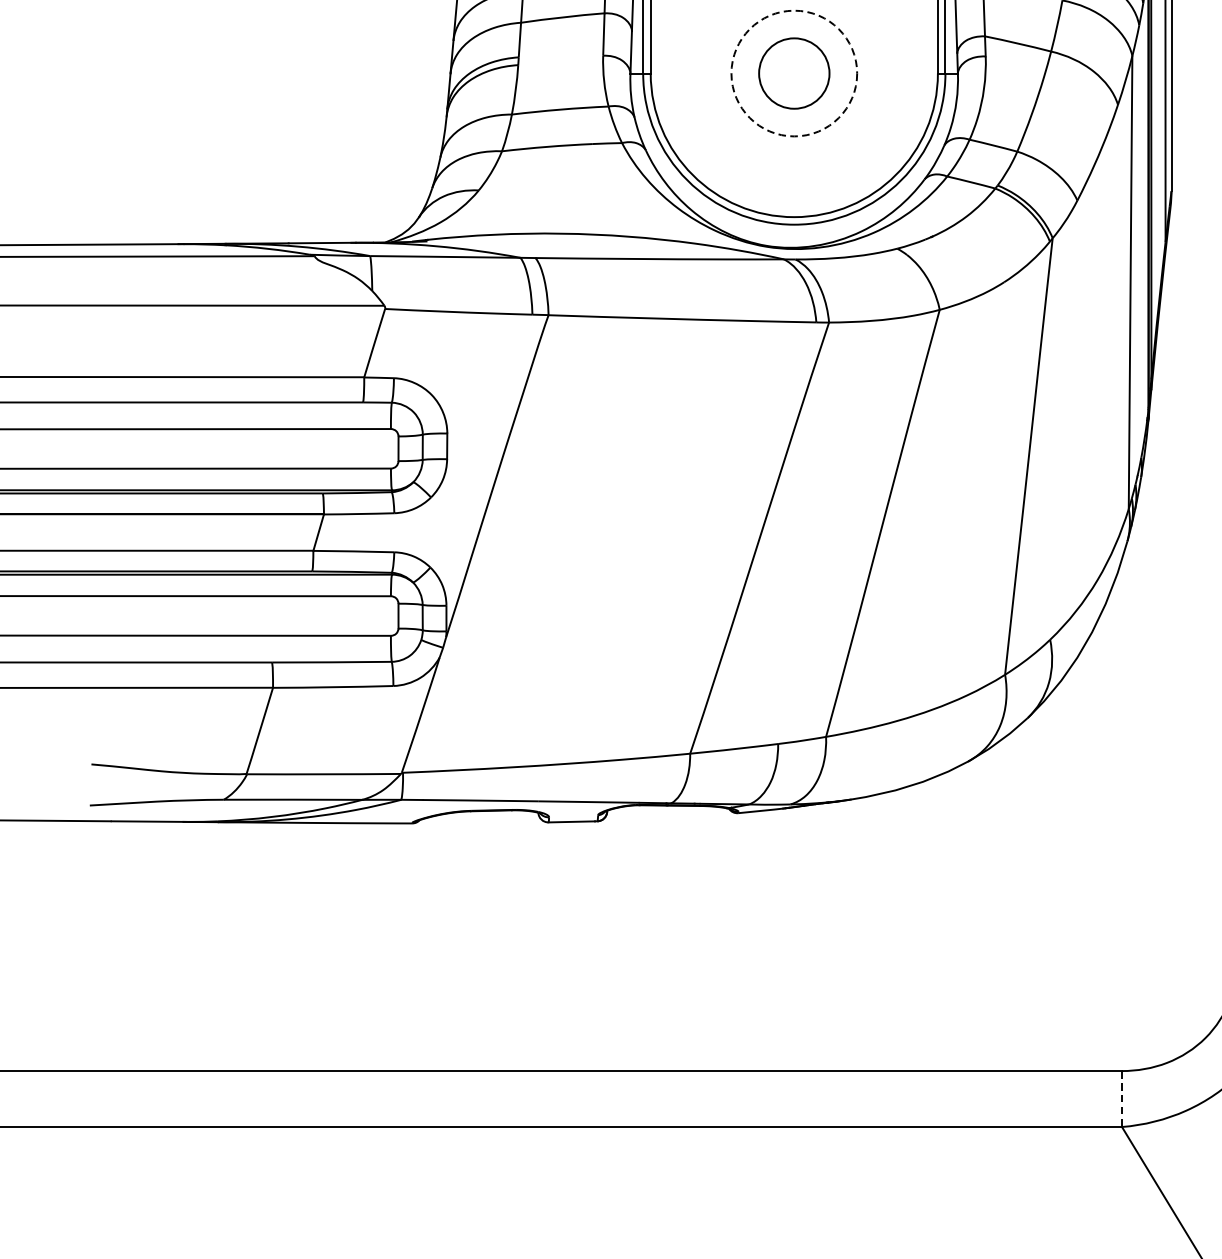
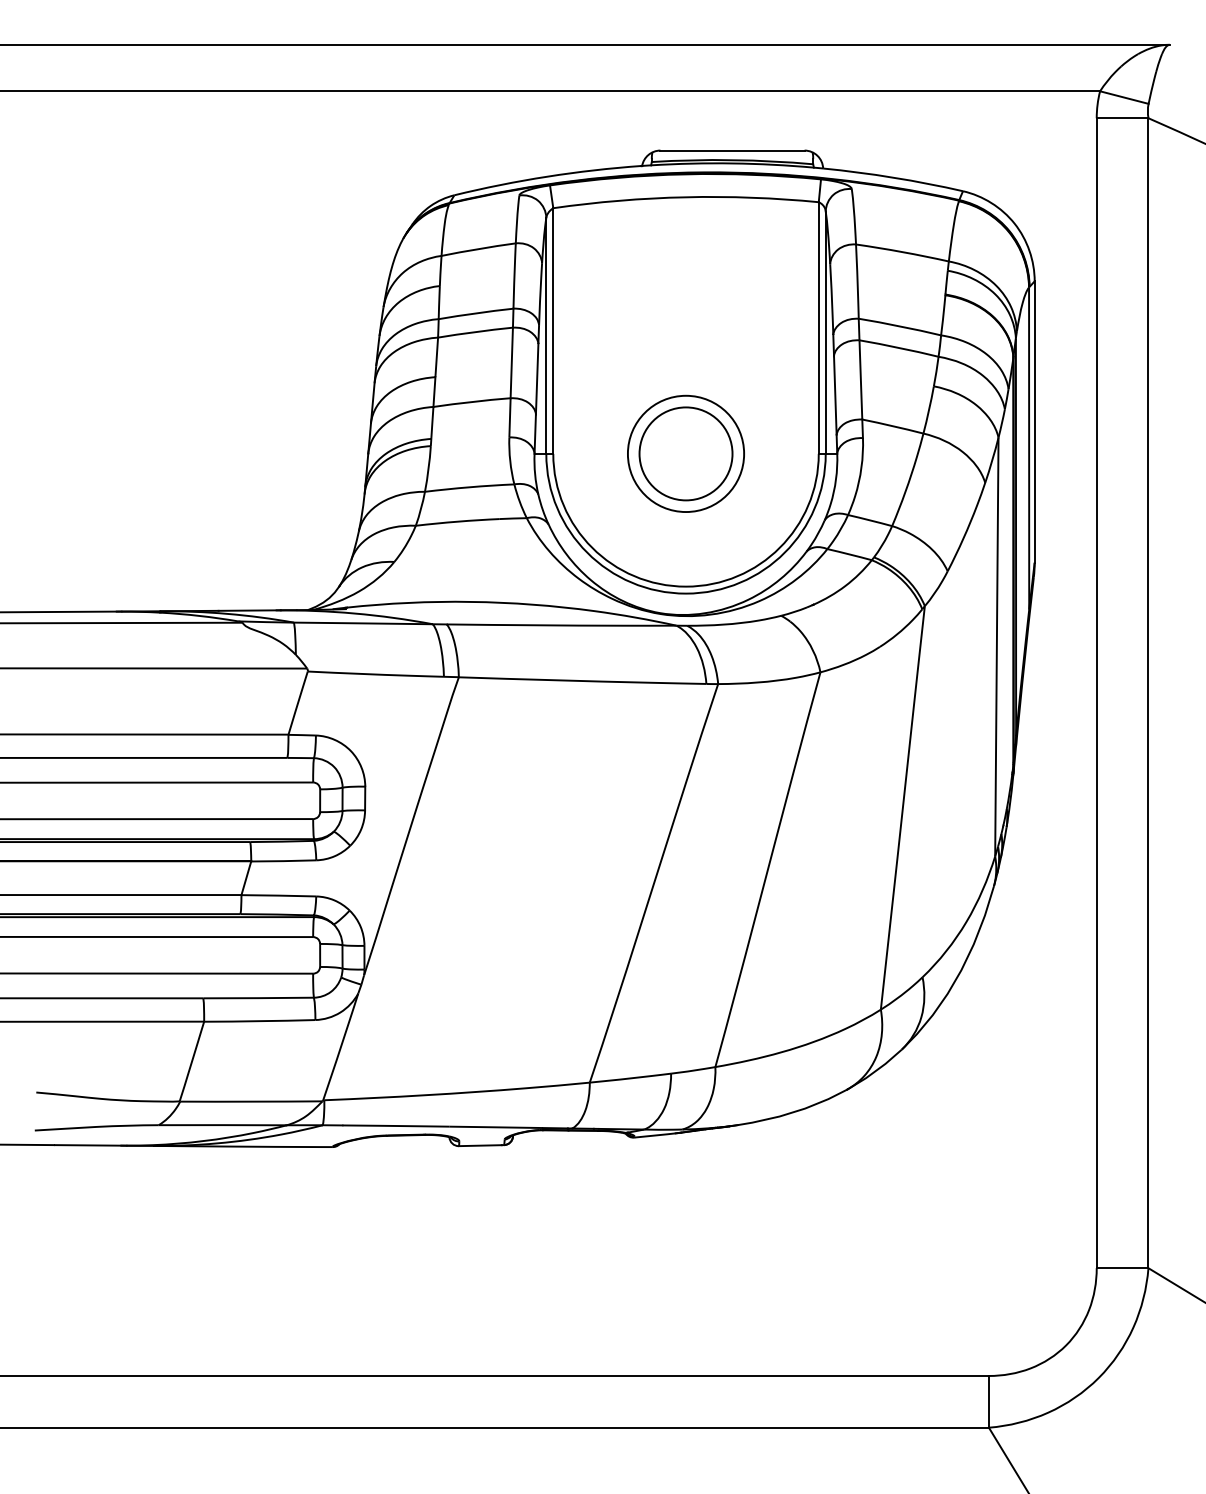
circle: (793, 73) -> (685, 453), dashed -> solid
circle: (793, 73) -> (685, 453), size x1.43
line: (1121, 1098) -> (988, 1401), dashed -> solid

